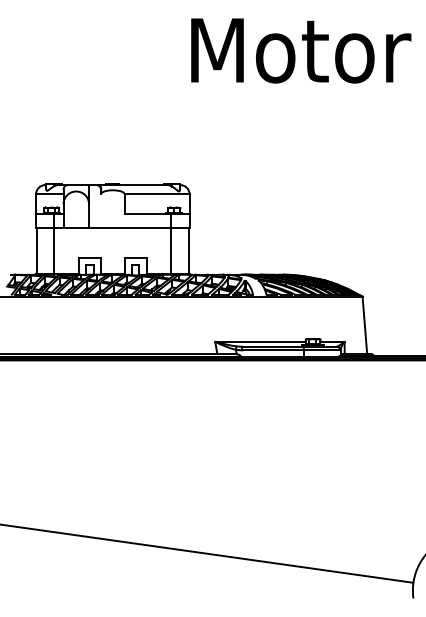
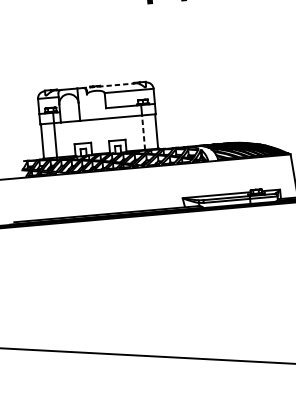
line: (132, 185) -> (110, 85), solid -> dashed
line: (171, 250) -> (143, 132), solid -> dashed

